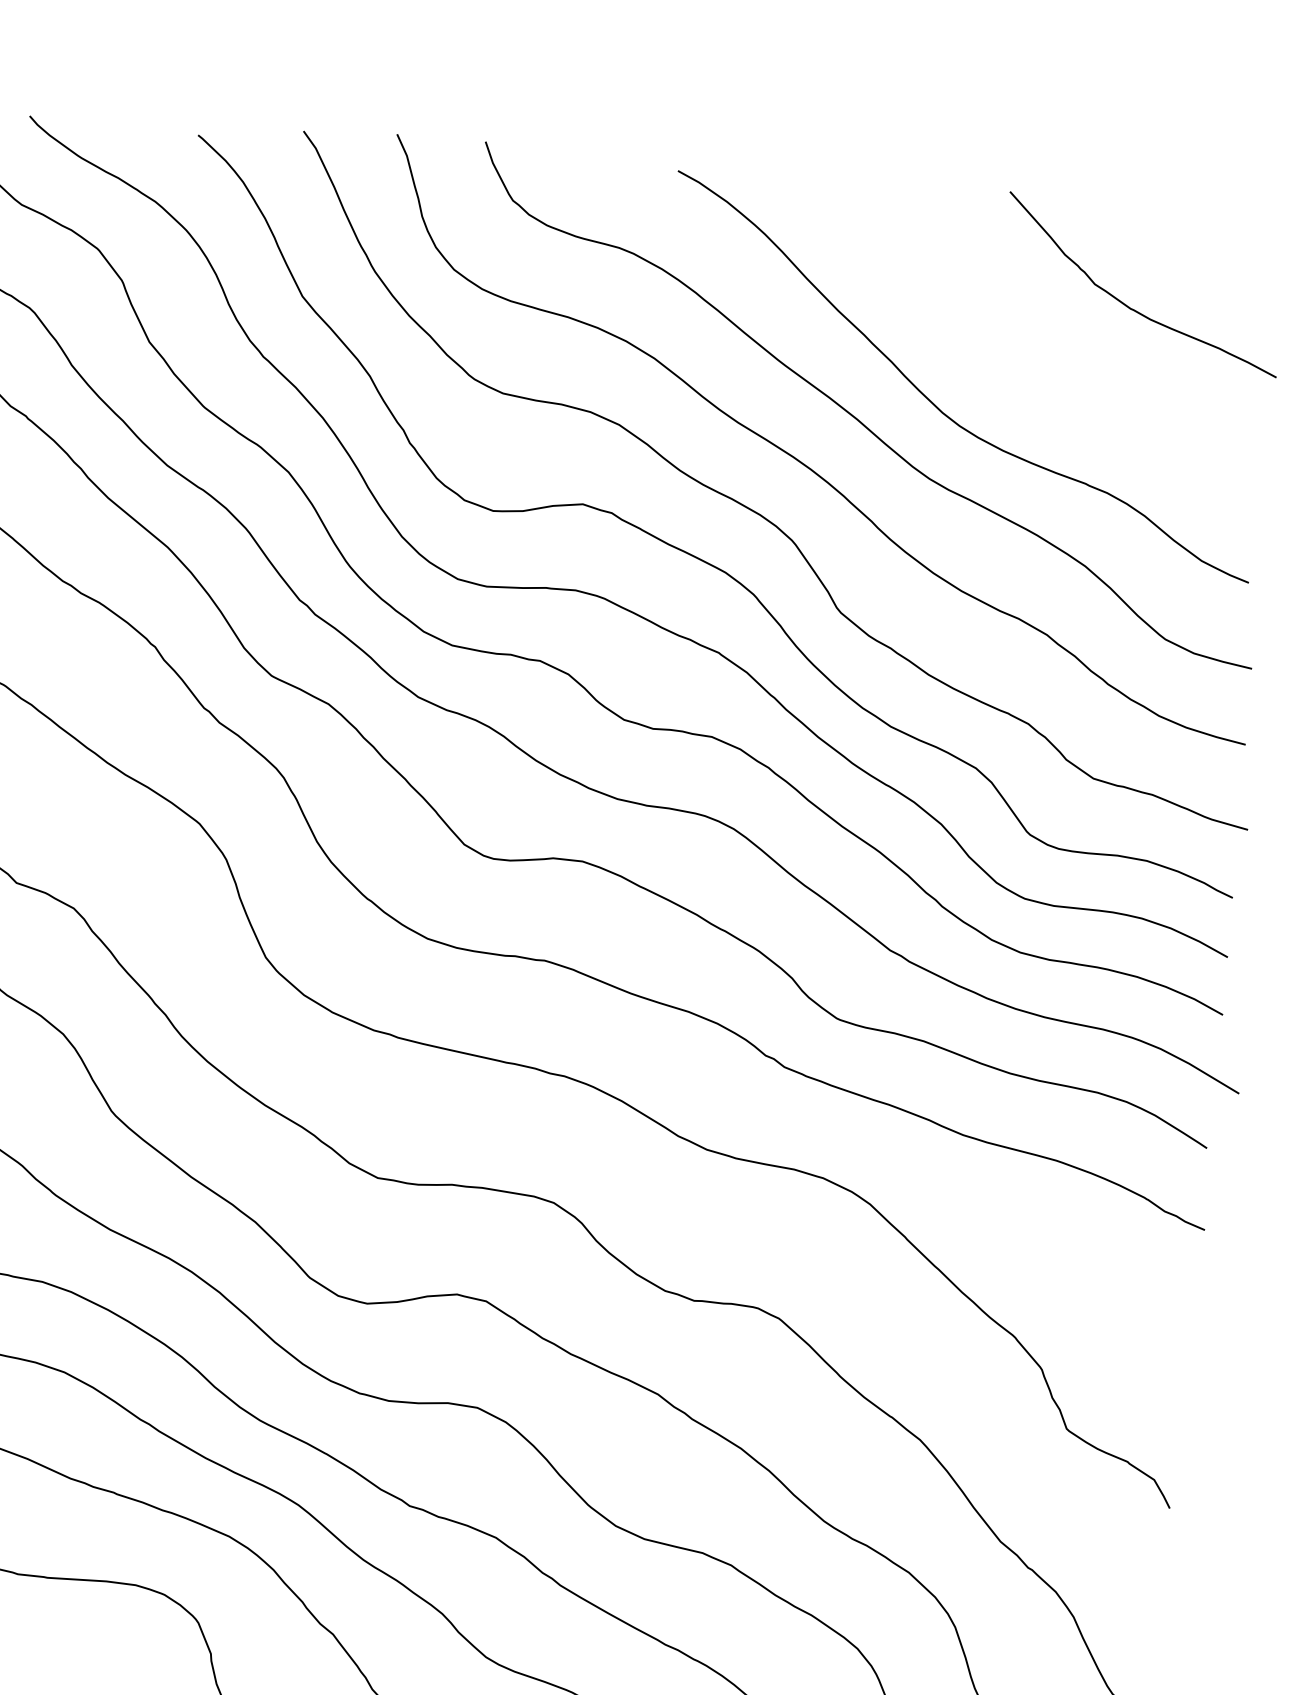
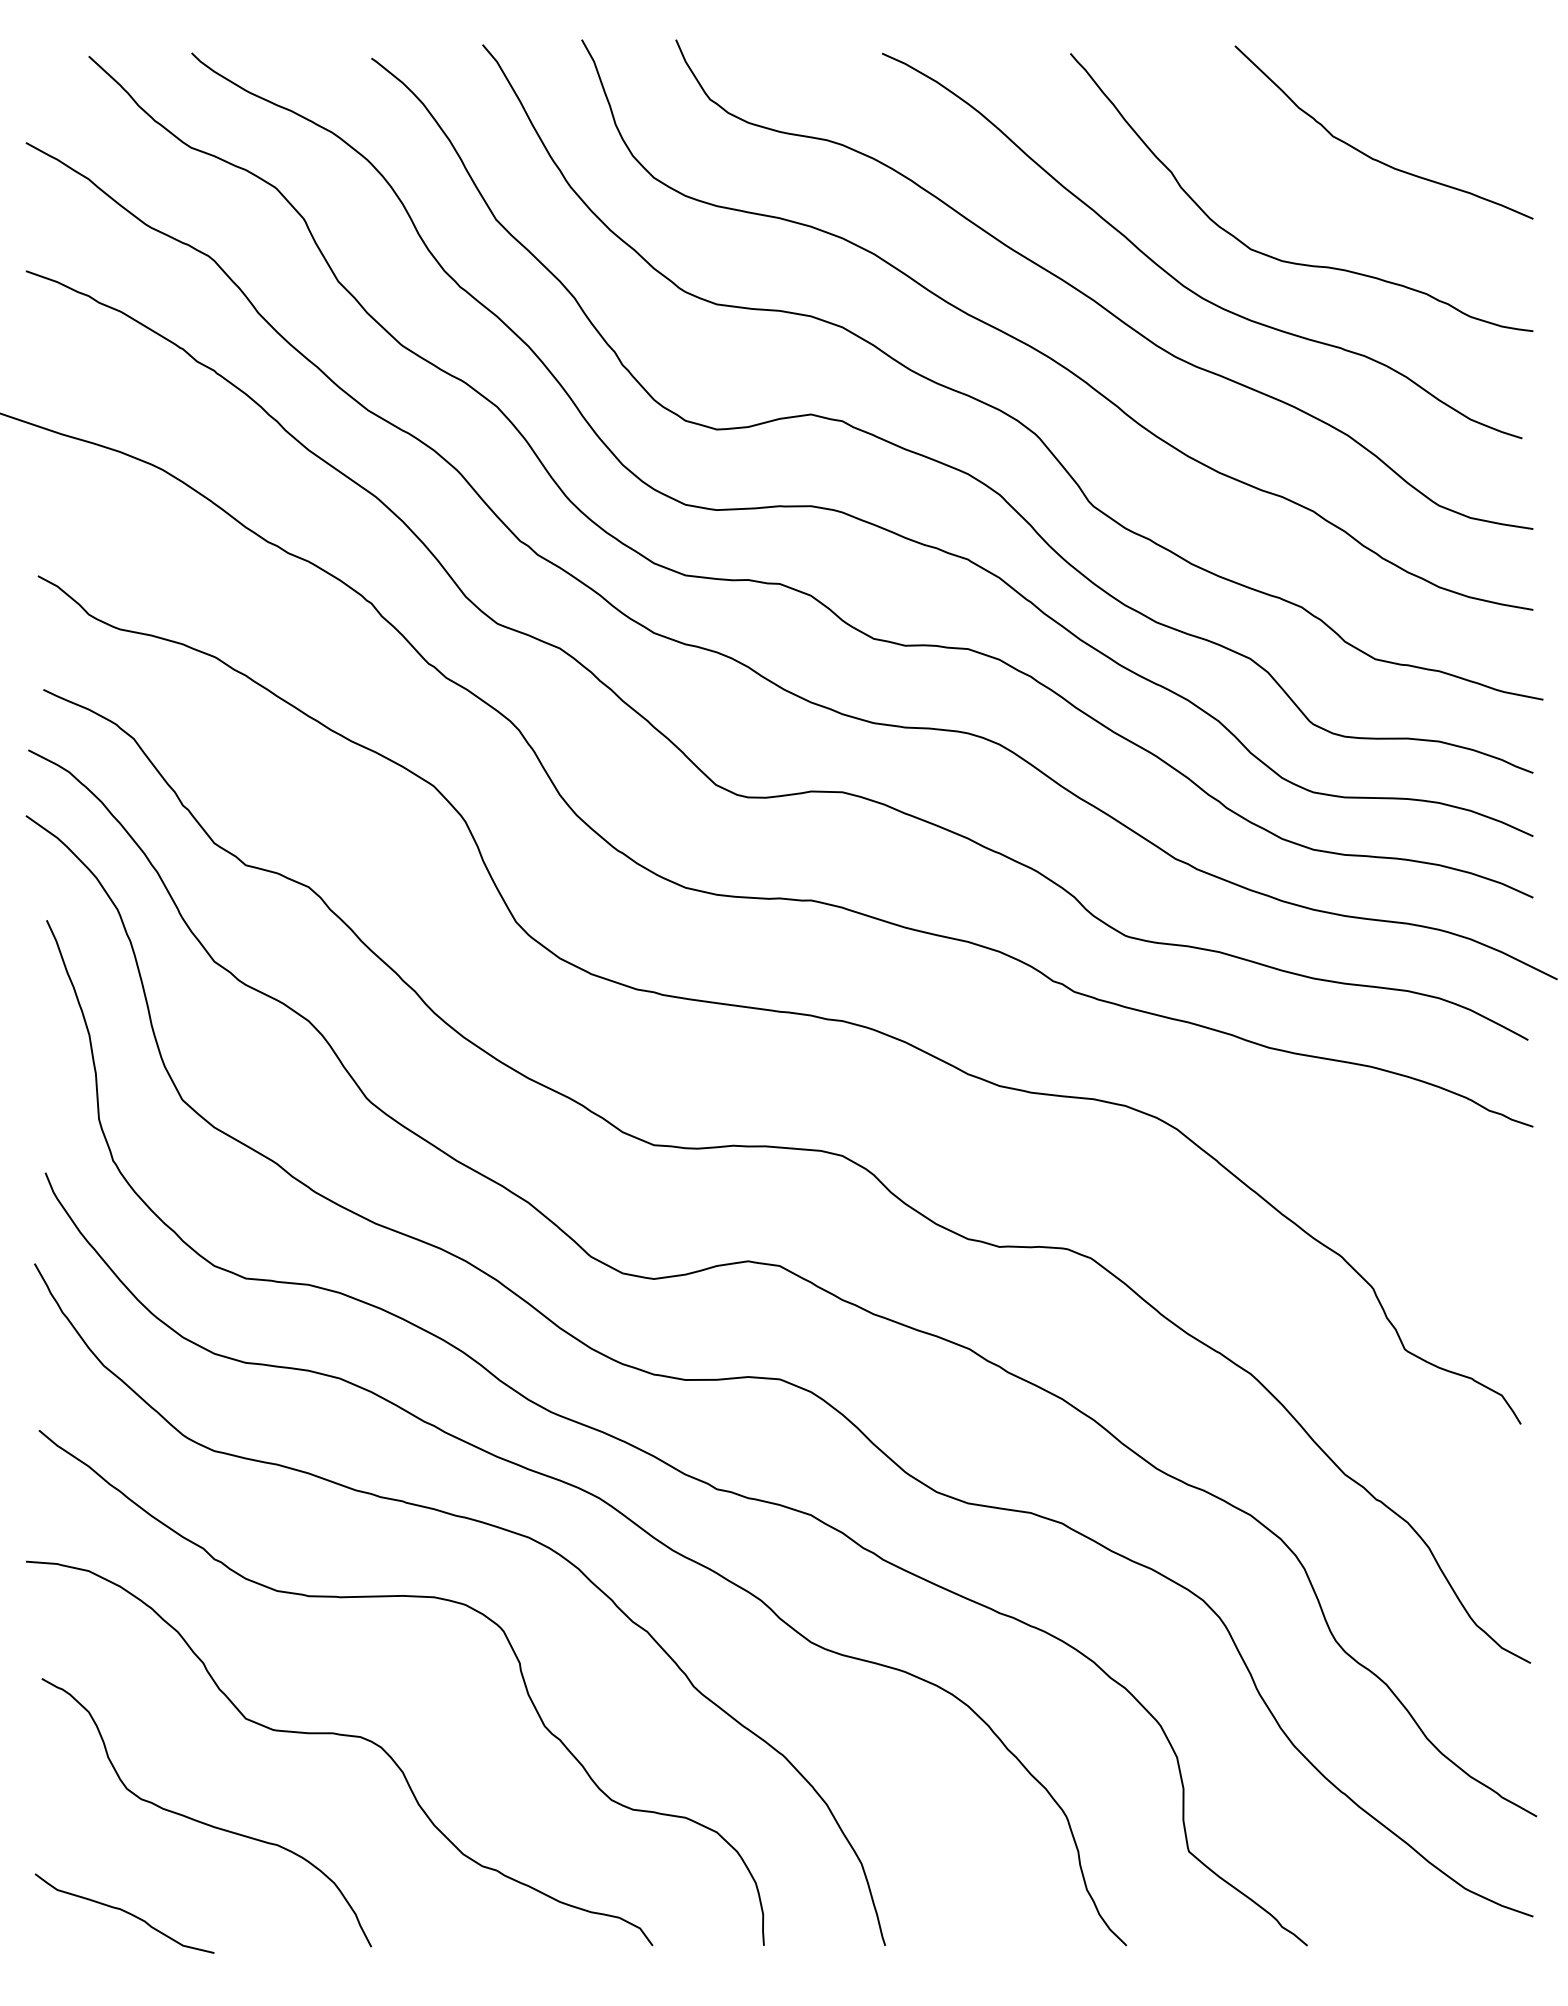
curve: (1029, 392) -> (1273, 256), added

